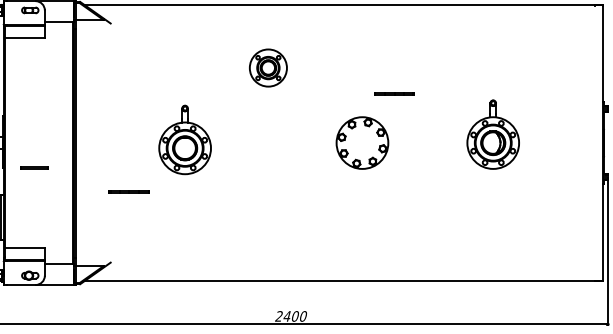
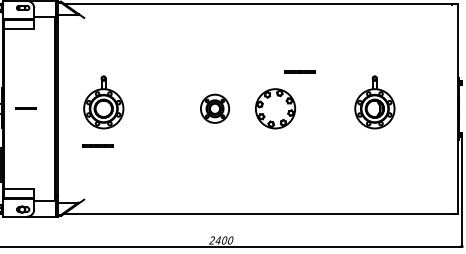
part: (267, 67) -> (214, 108), moved
part: (184, 140) -> (103, 102), moved
line: (33, 167) -> (25, 108), moved

